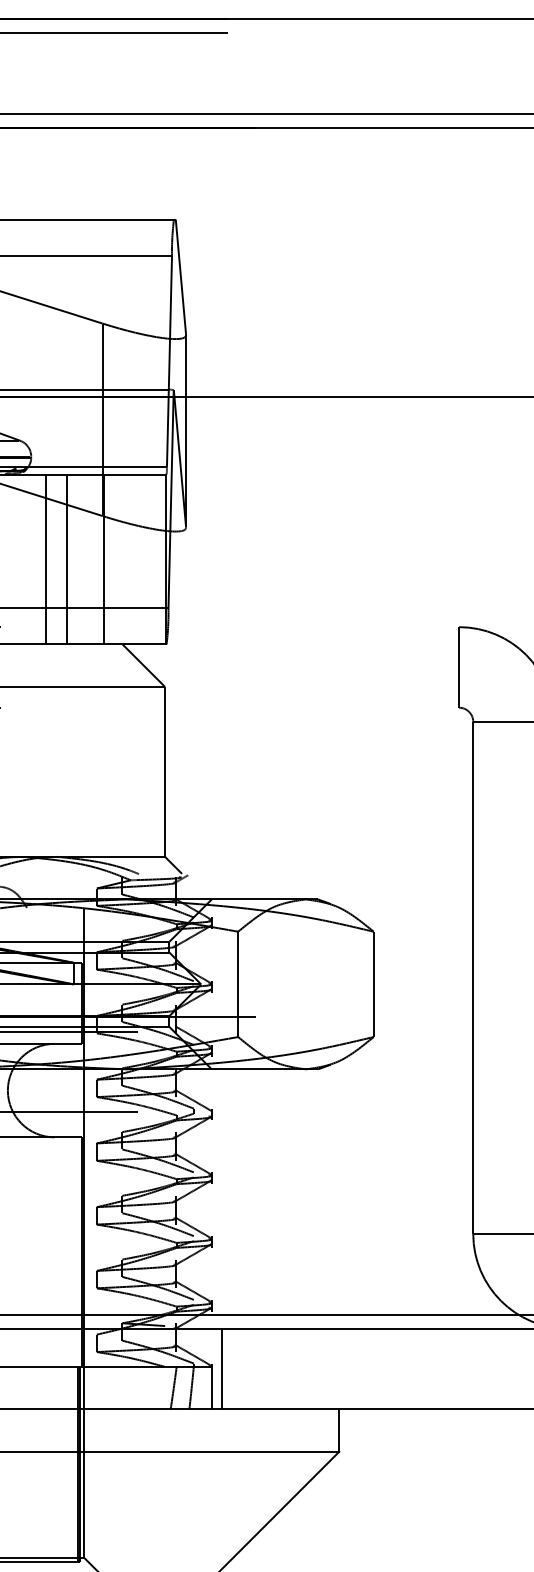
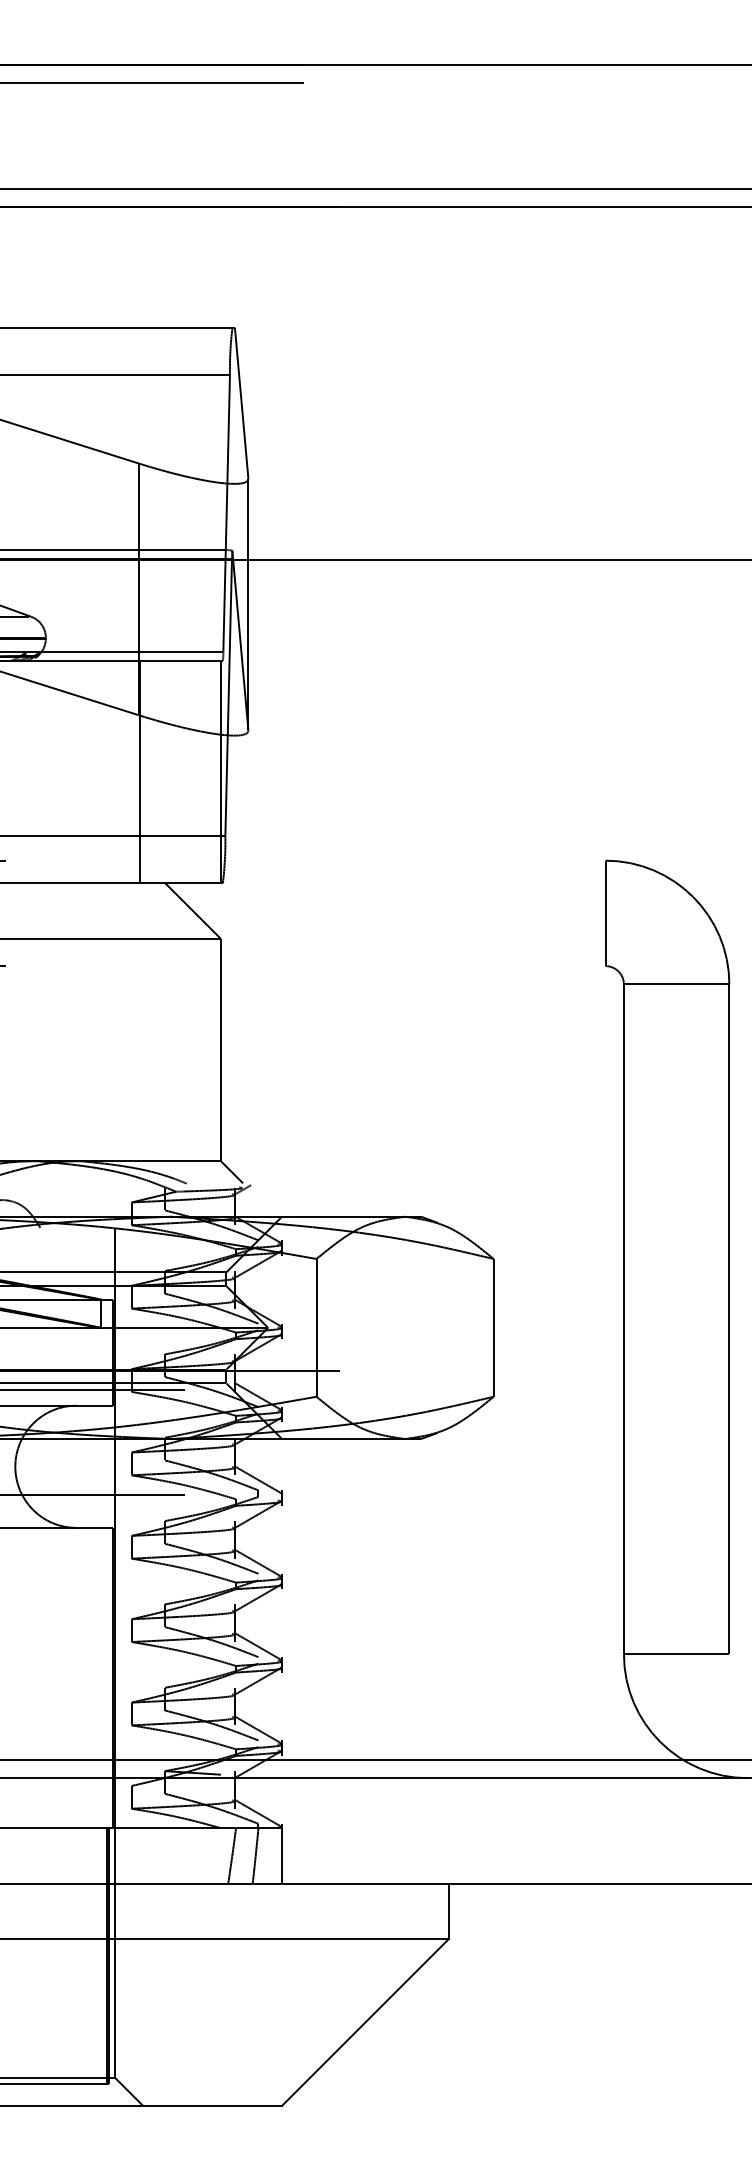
line: (45, 559) -> (64, 772), removed
line: (66, 559) -> (92, 772), removed
line: (222, 1368) -> (295, 1830), removed

